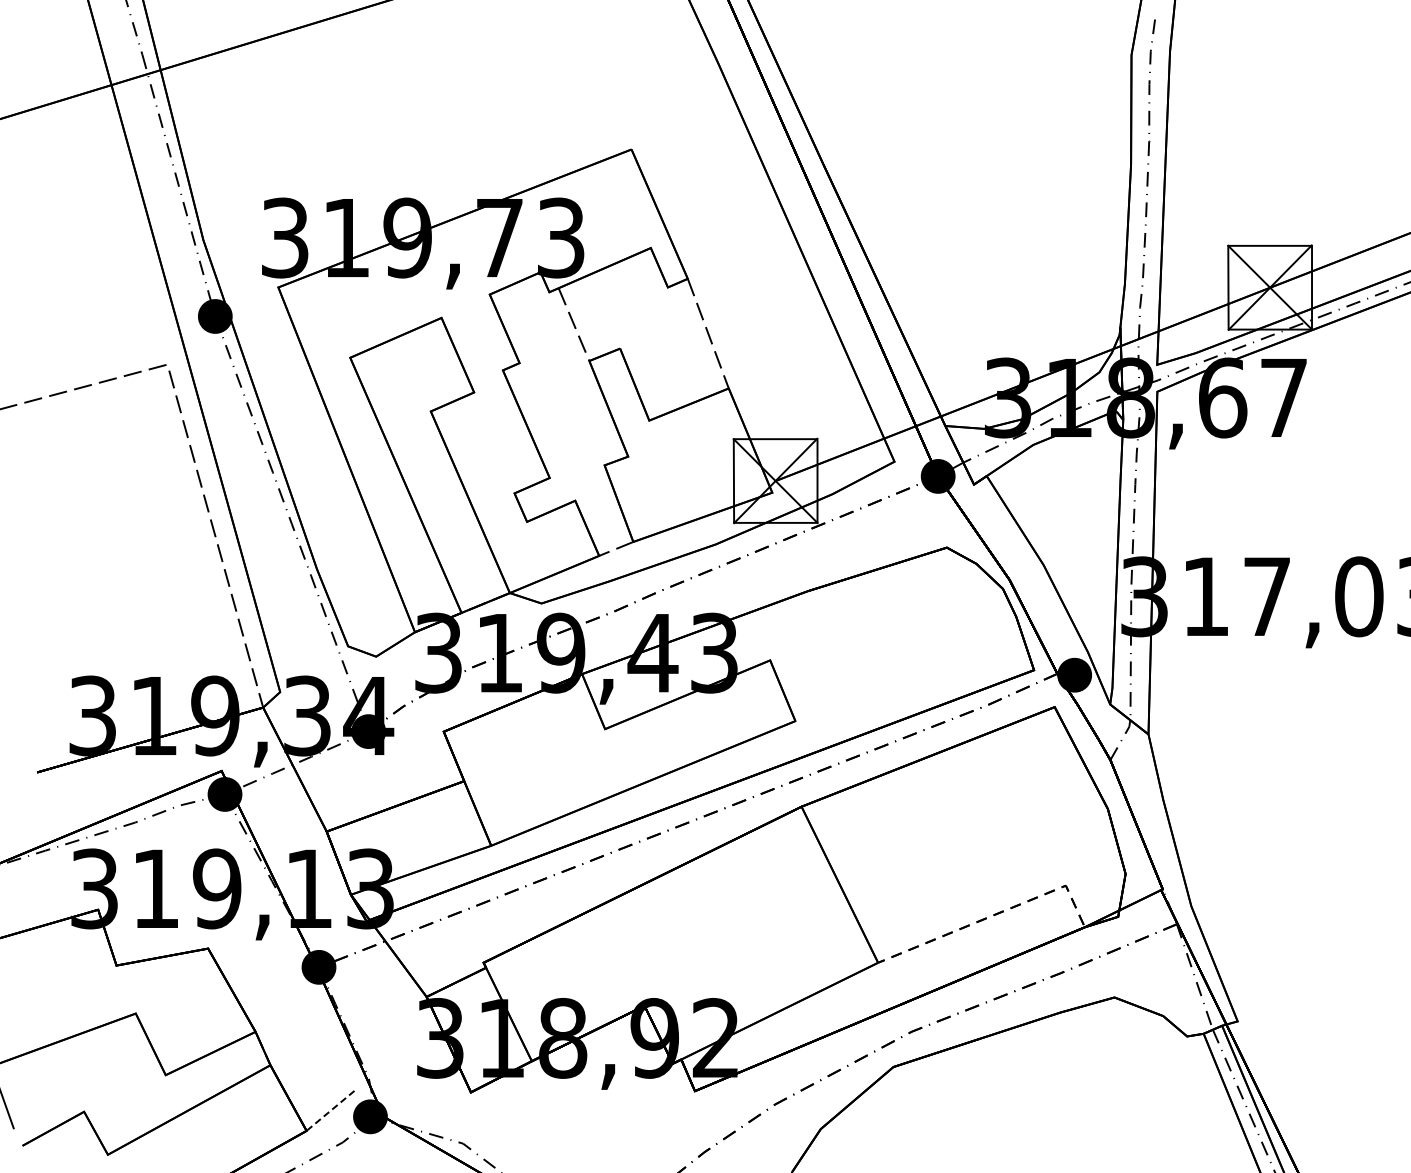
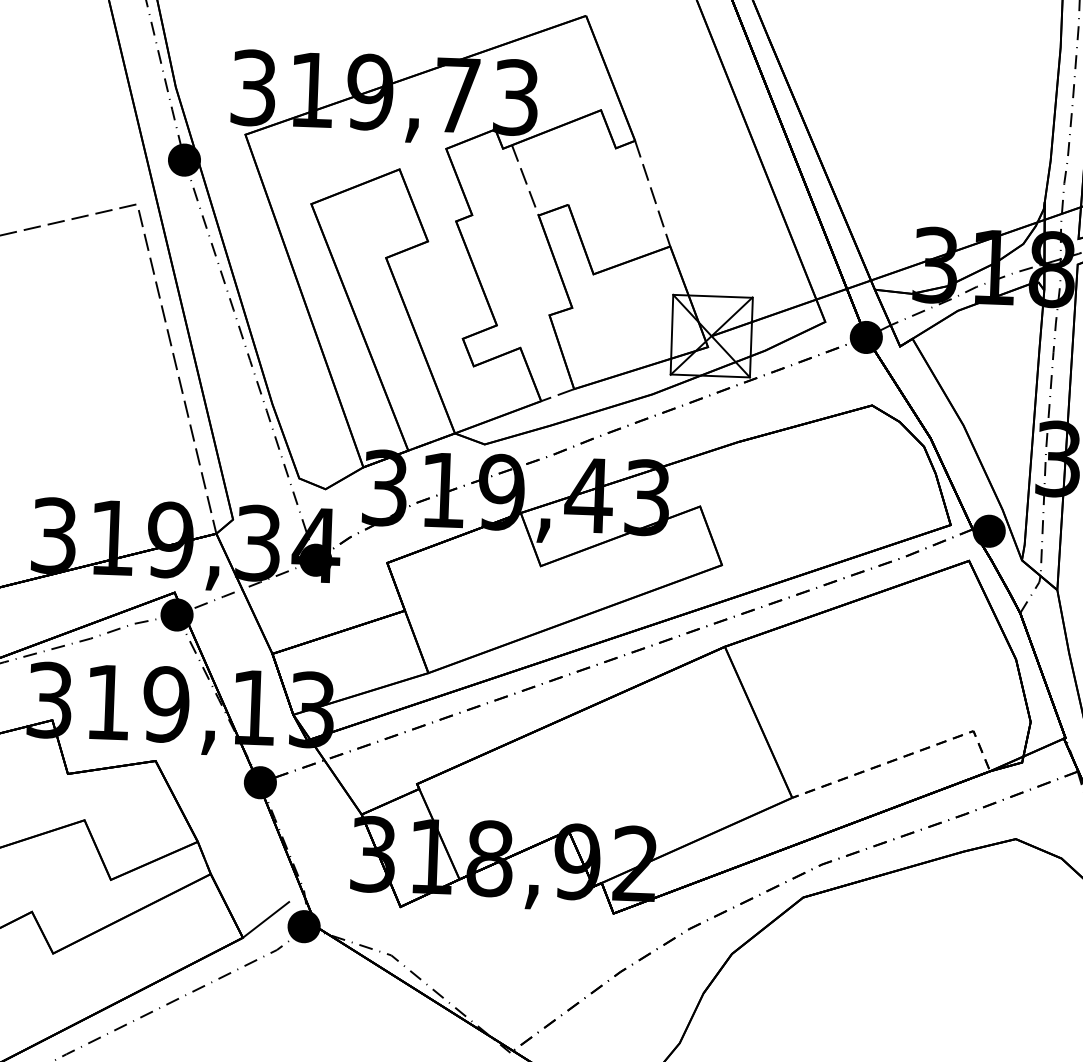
line: (330, 1111) -> (266, 920), dashed -> solid

